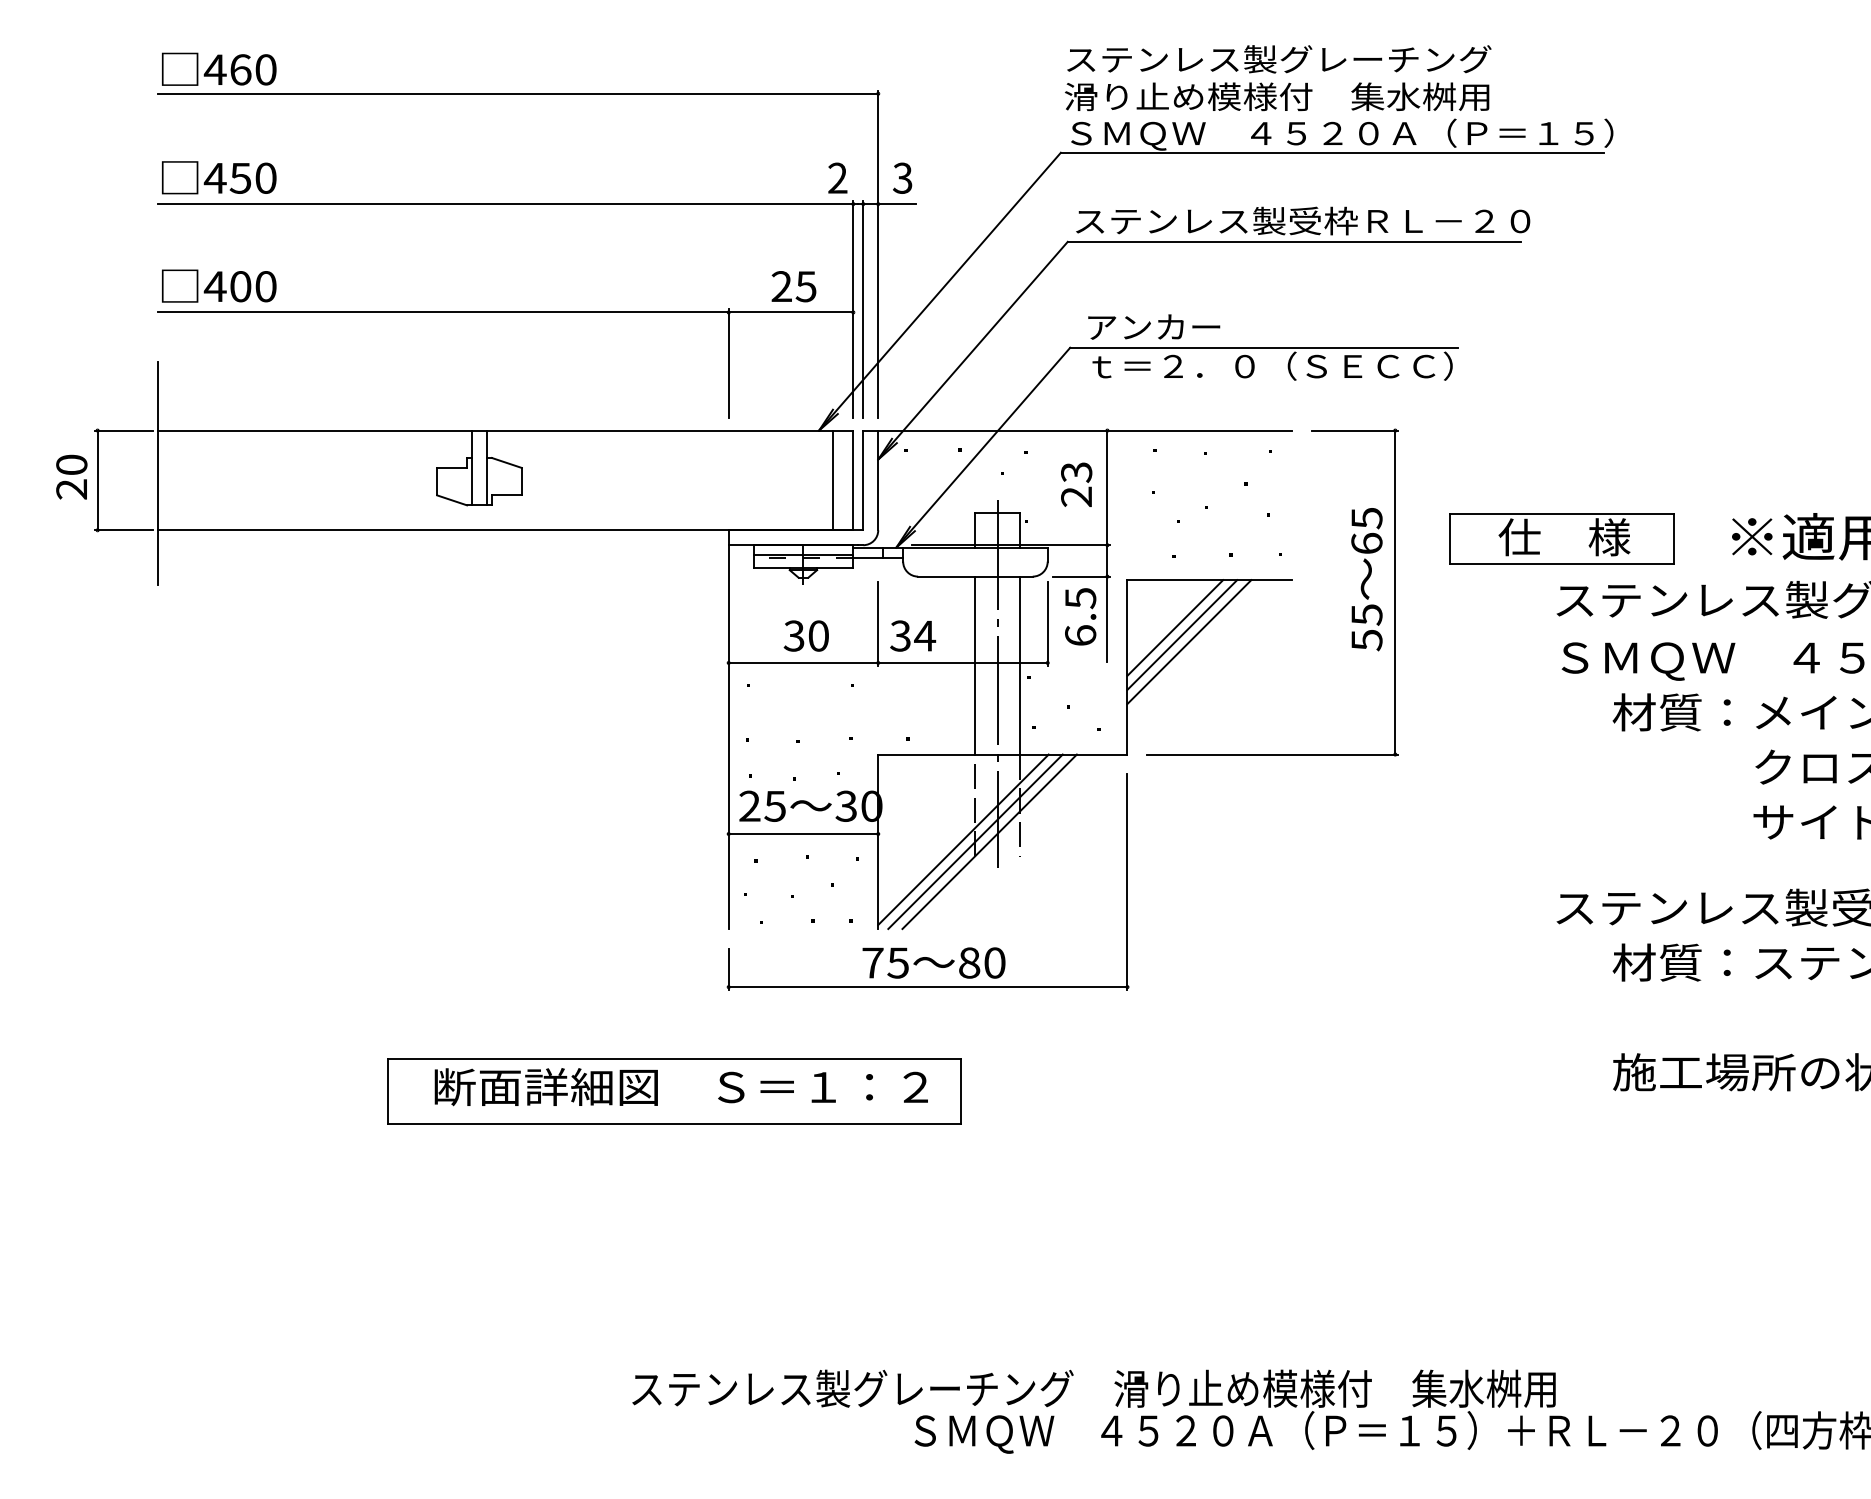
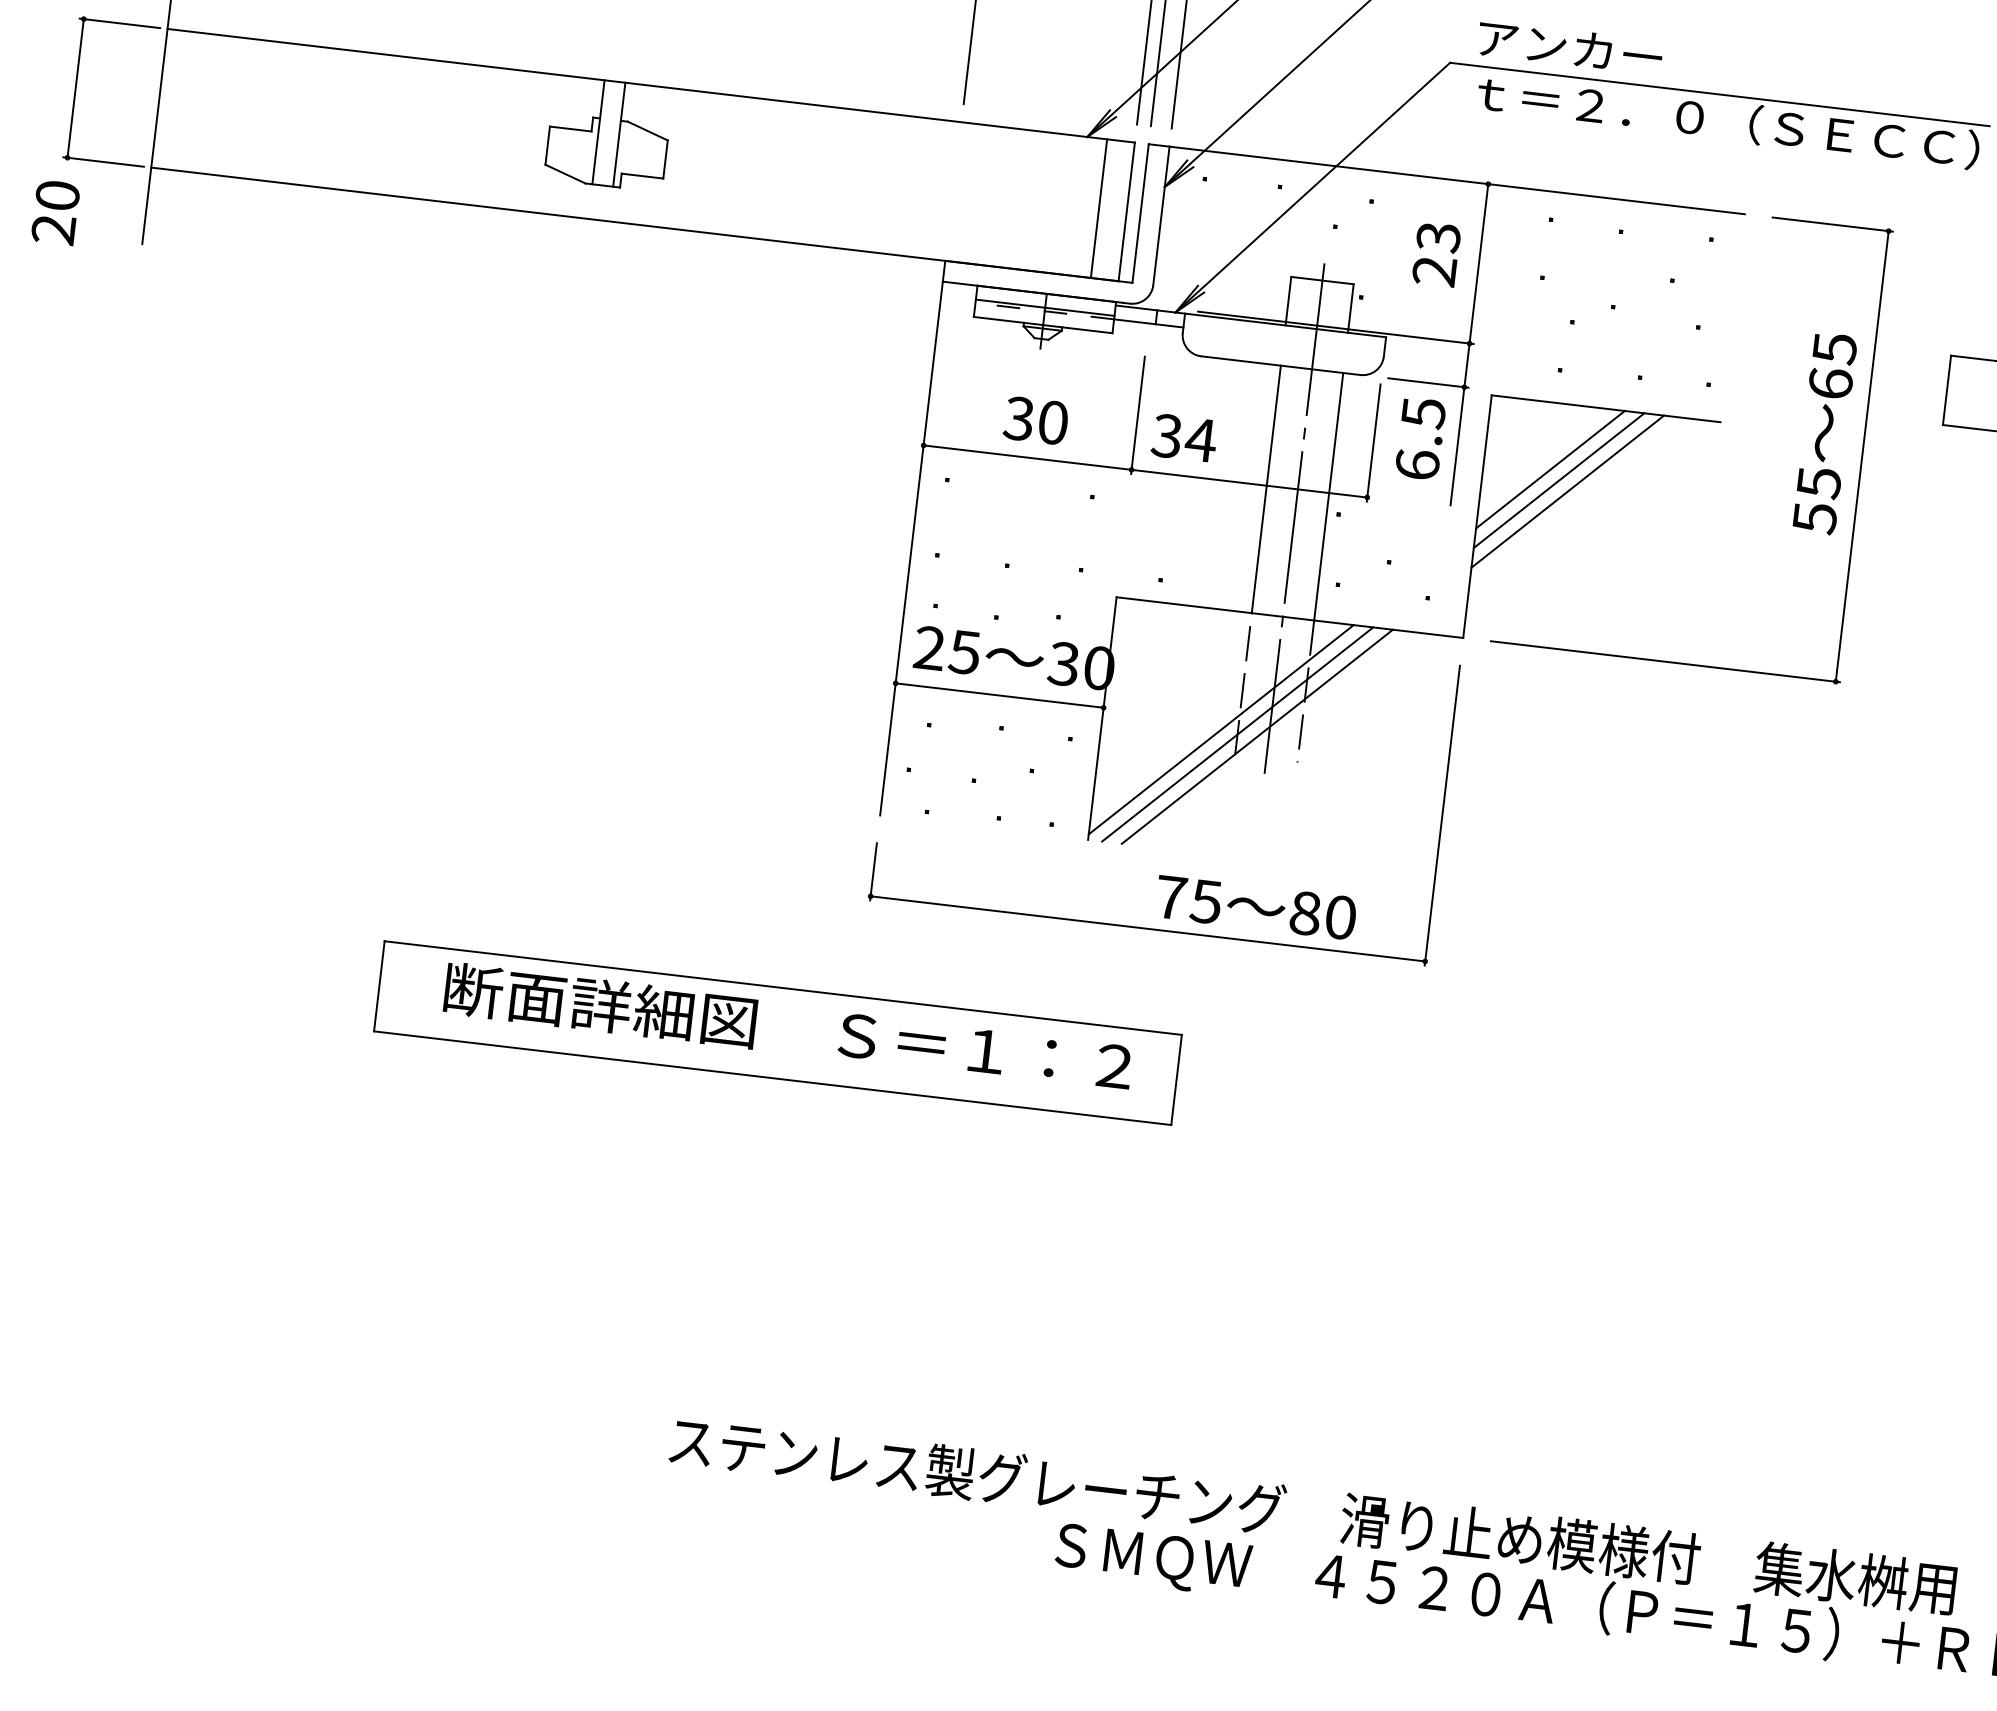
text: (71, 476) -> (55, 211), moved
text: (933, 962) -> (1255, 906), moved

